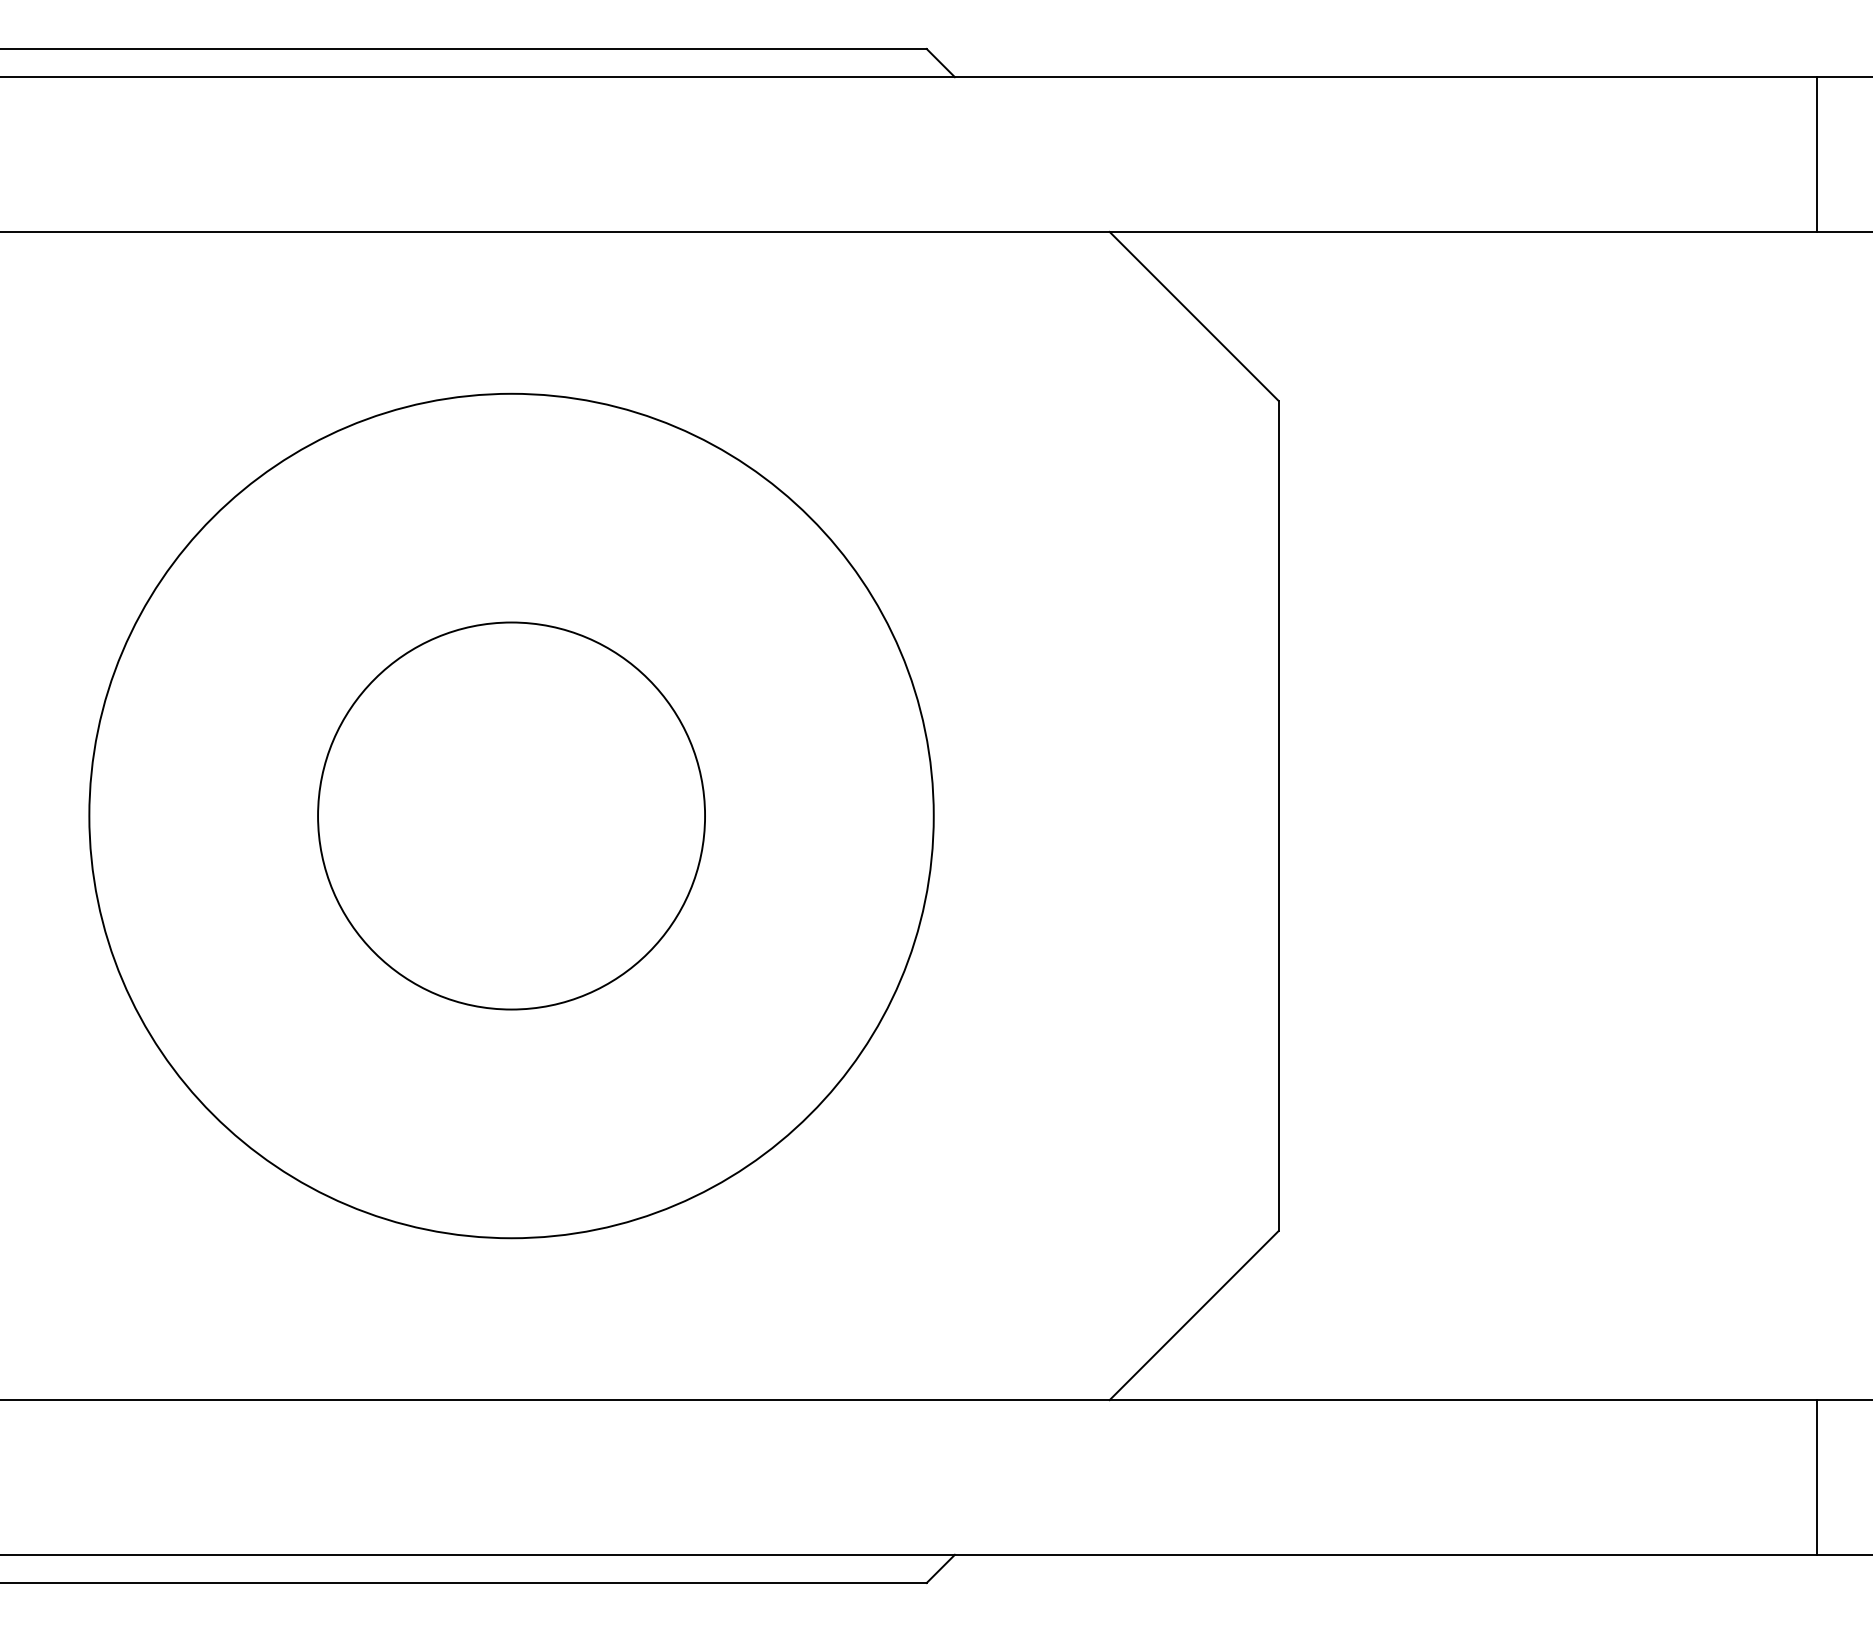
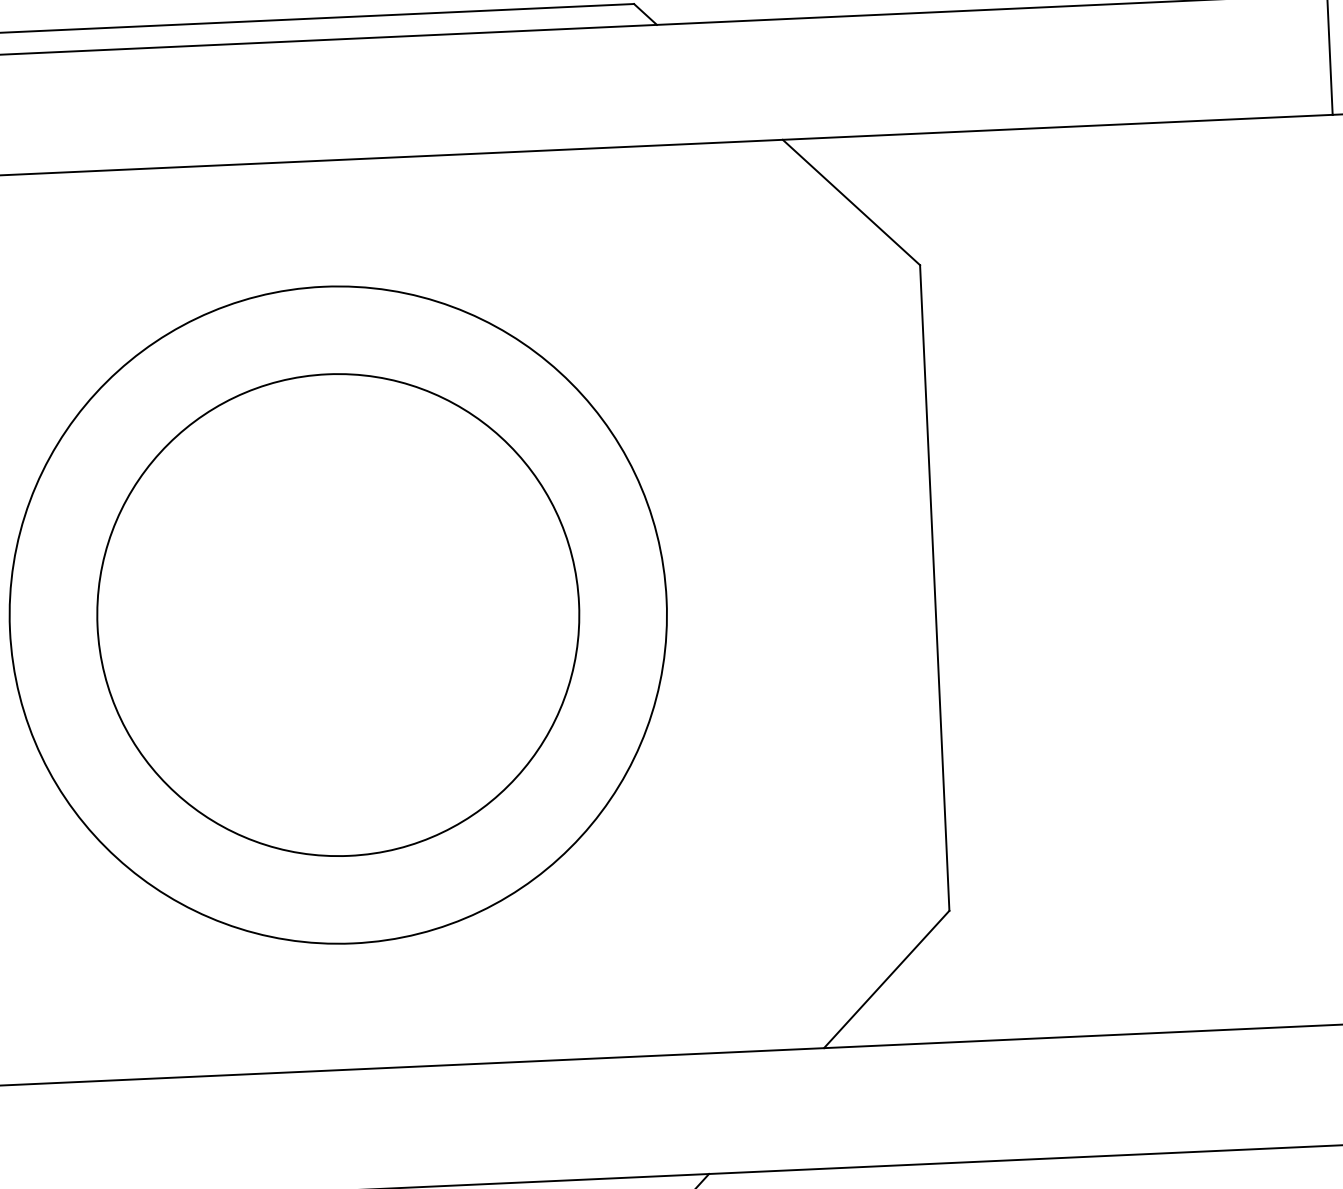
circle: (511, 815) -> (338, 614), size x1.6

